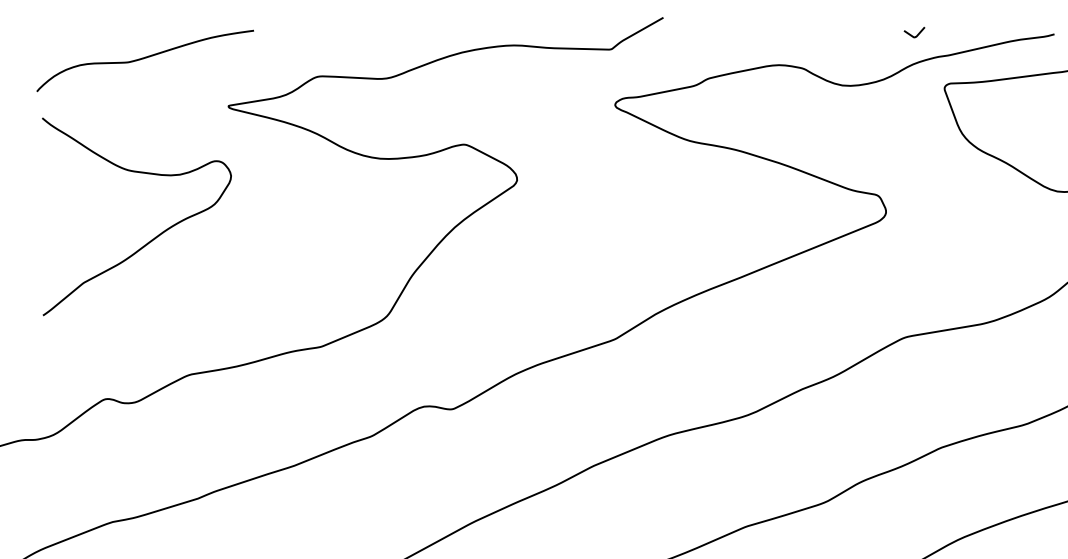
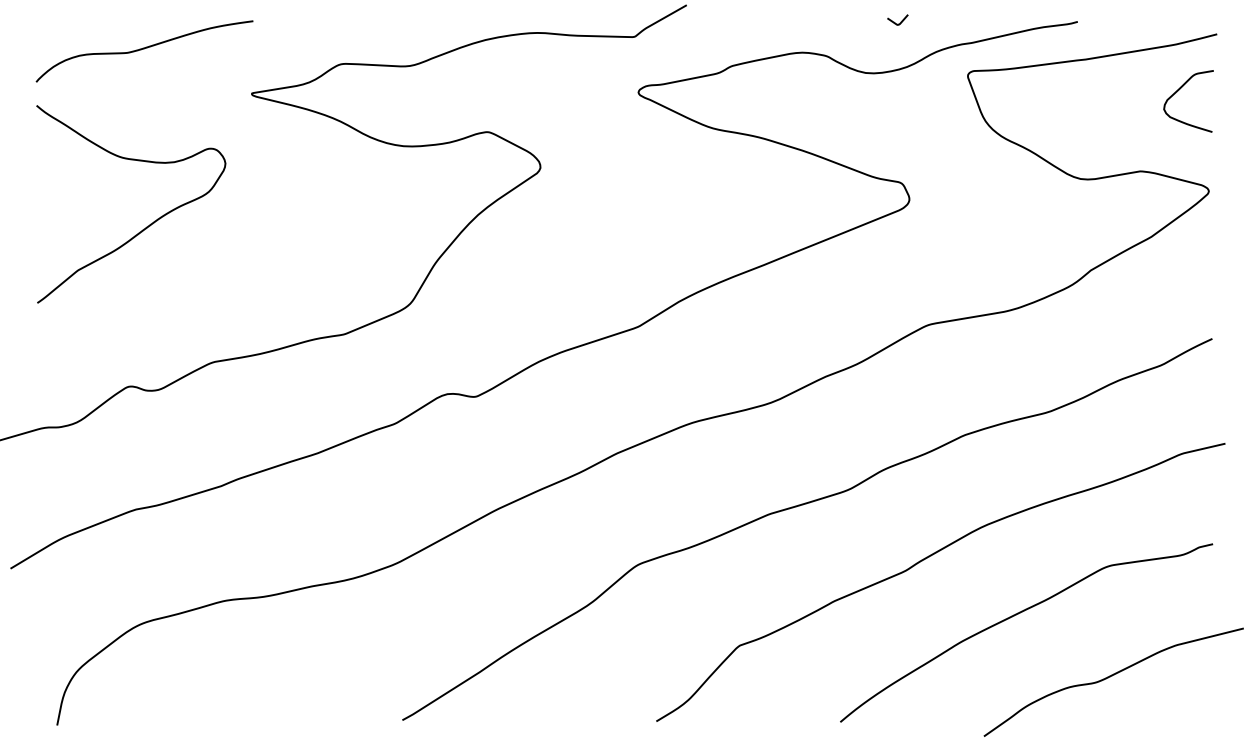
curve: (911, 34) -> (894, 21), moved
curve: (145, 59) -> (144, 49), moved
curve: (152, 239) -> (146, 226), moved

